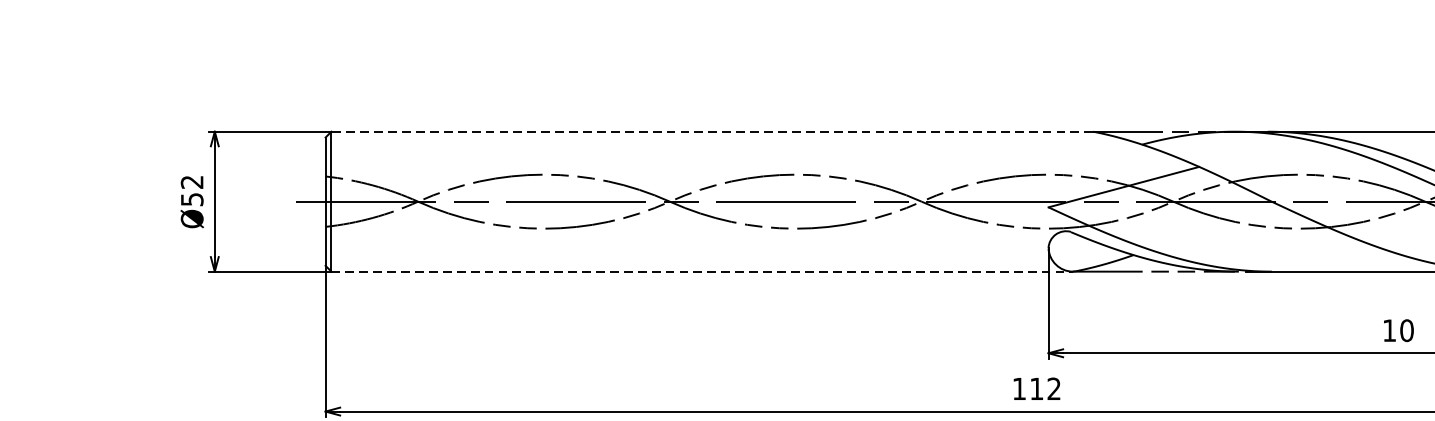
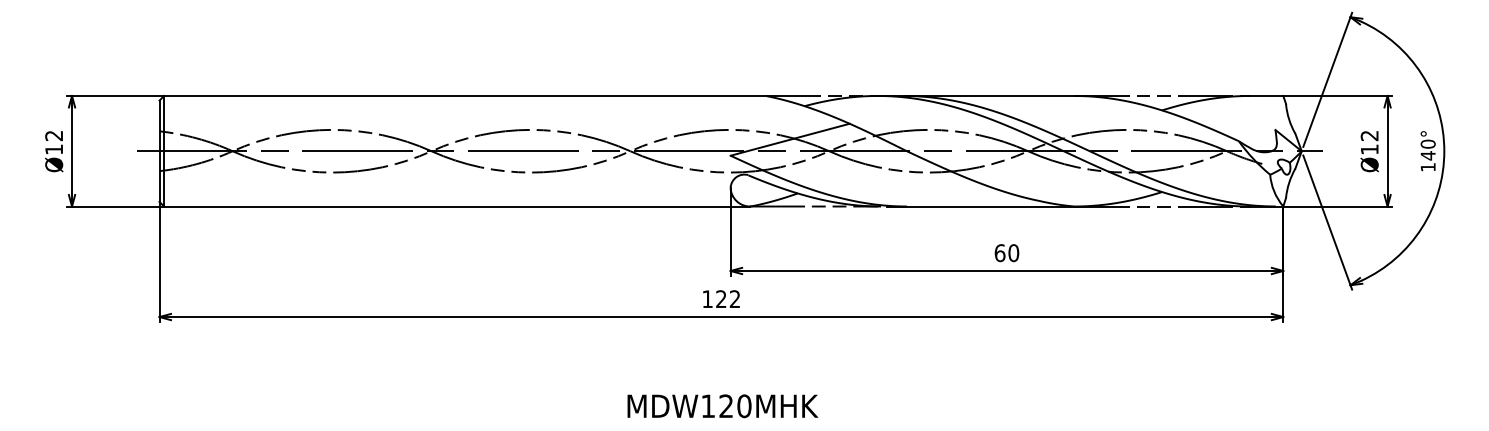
line: (712, 131) -> (465, 95), dashed -> solid
text: (192, 199) -> (54, 149), Ø52 -> Ø12
line: (701, 271) -> (456, 206), dashed -> solid
text: (1388, 331) -> (999, 253), 10 -> 60
text: (1036, 388) -> (721, 298), 112 -> 122

